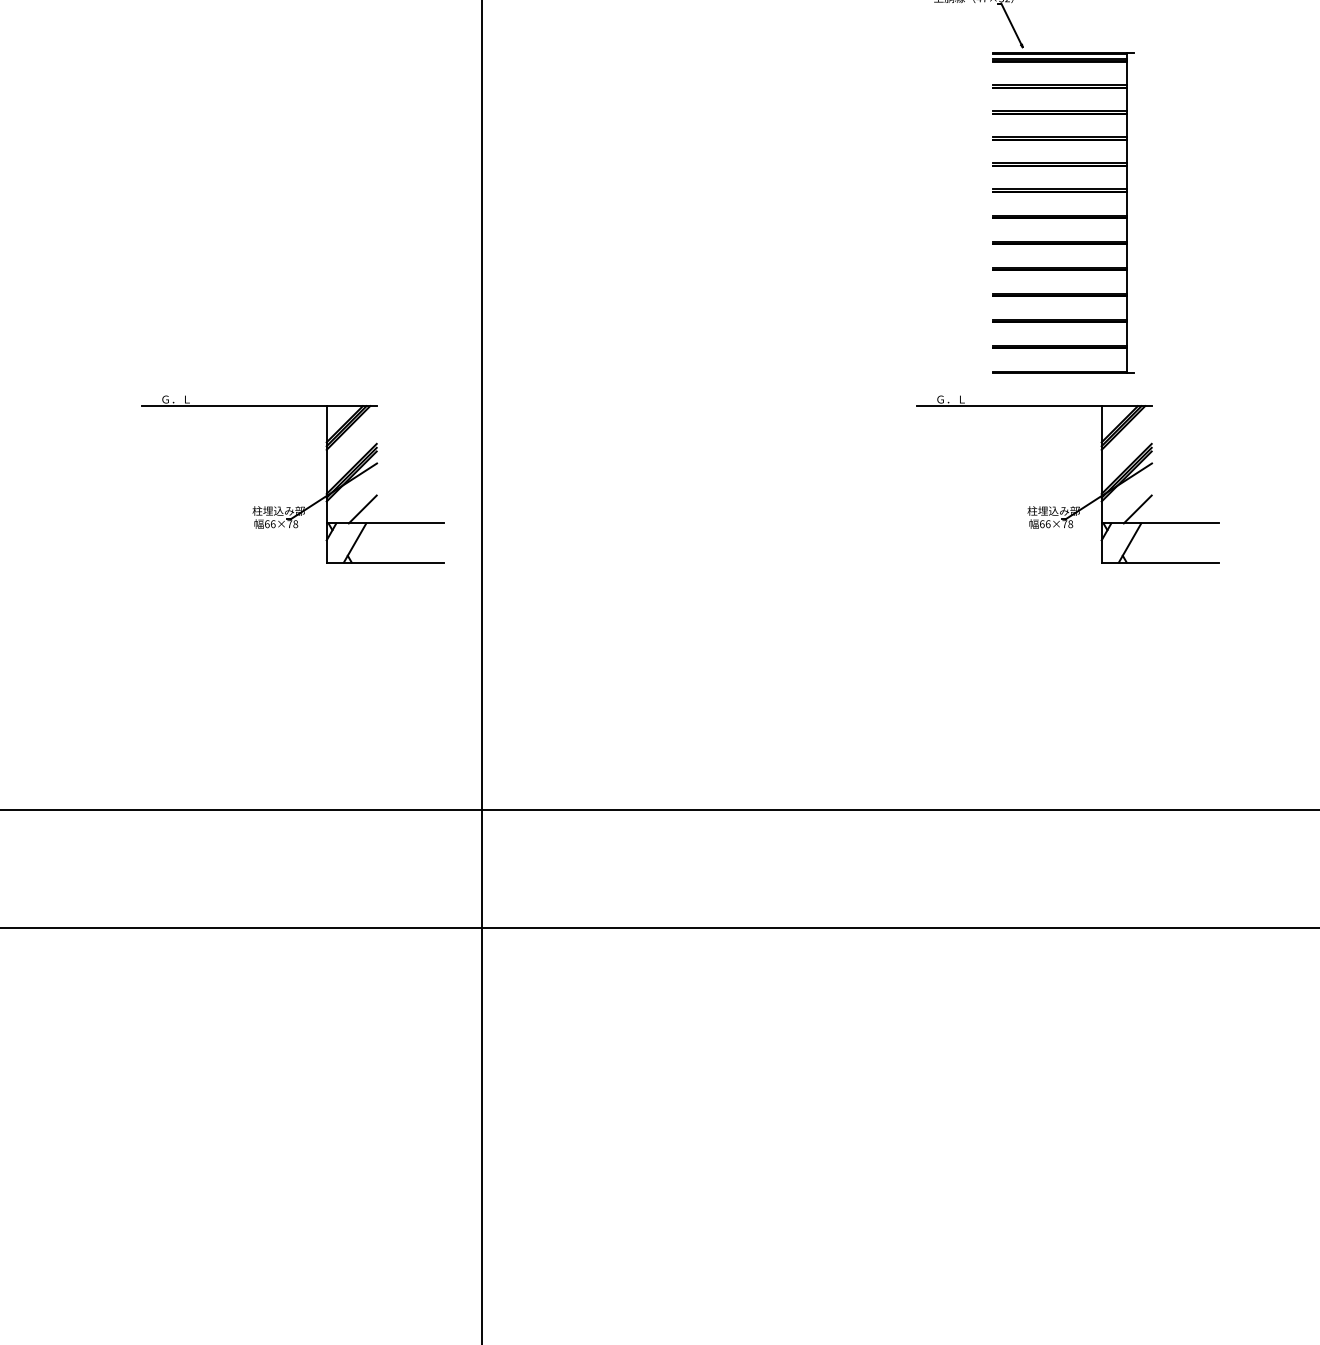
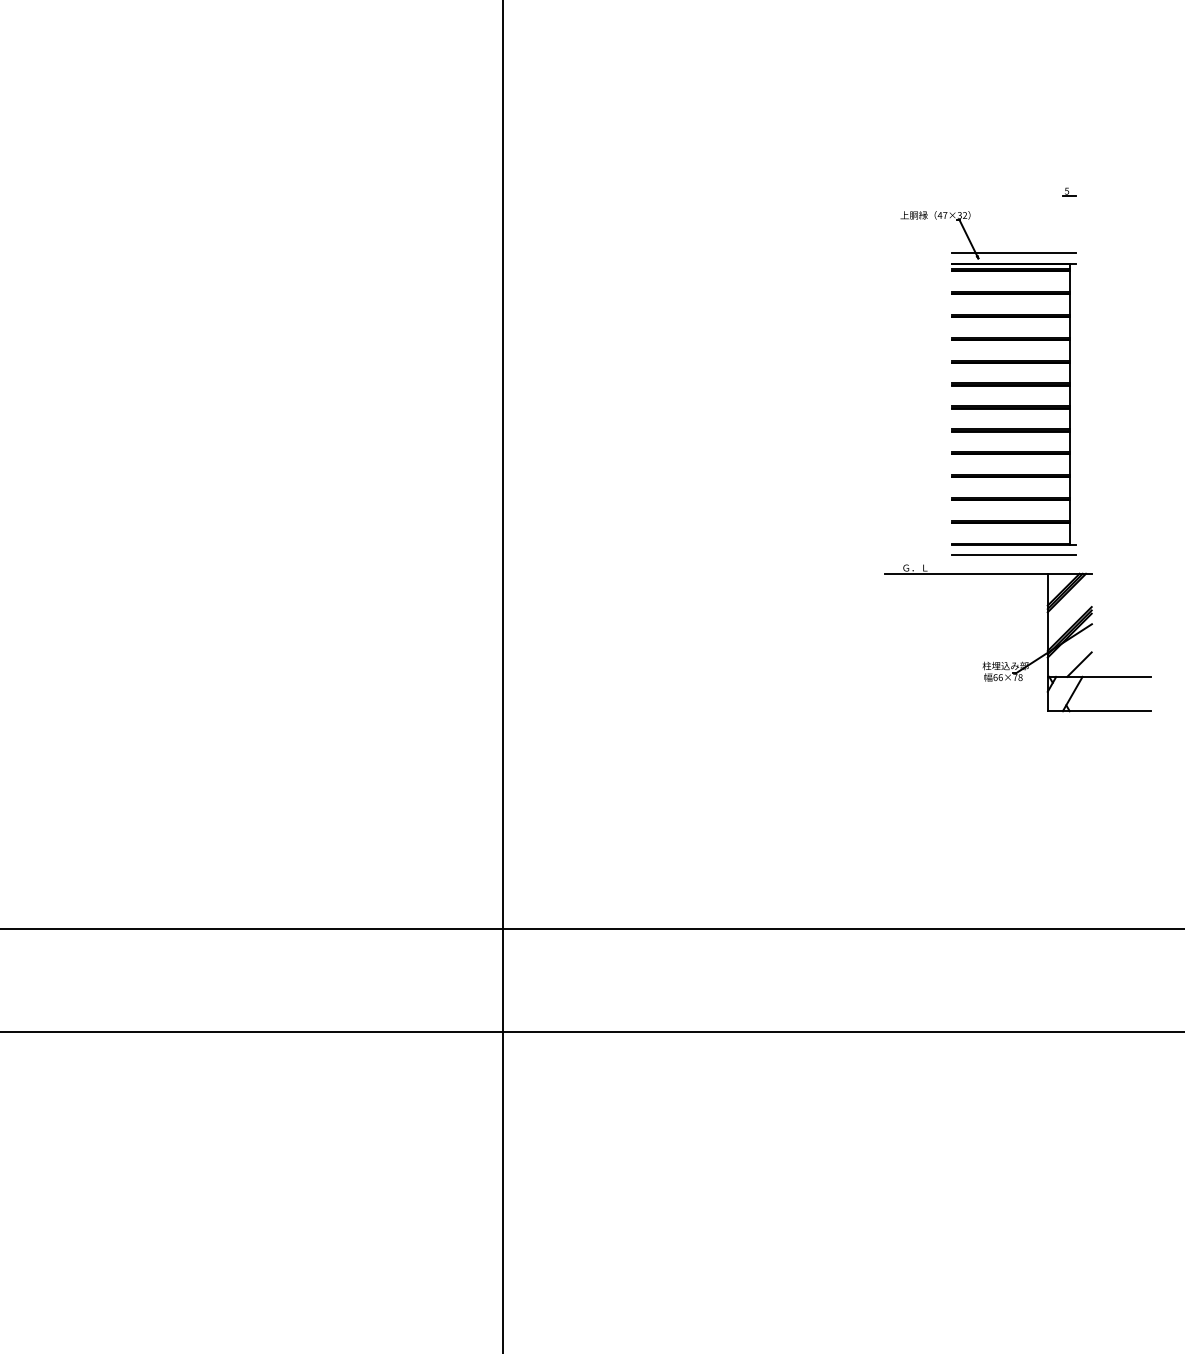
line: (1062, 41) -> (1013, 253), added
line: (1062, 385) -> (1013, 555), added
part: (297, 505) -> (341, 661), removed

